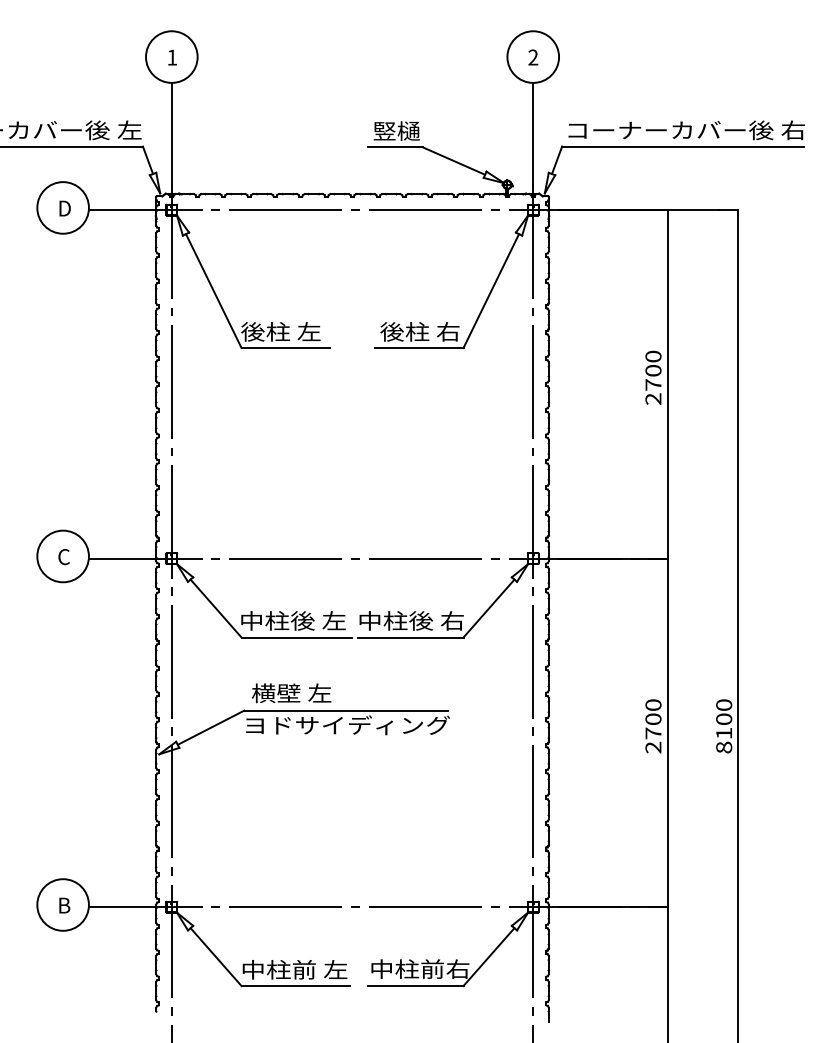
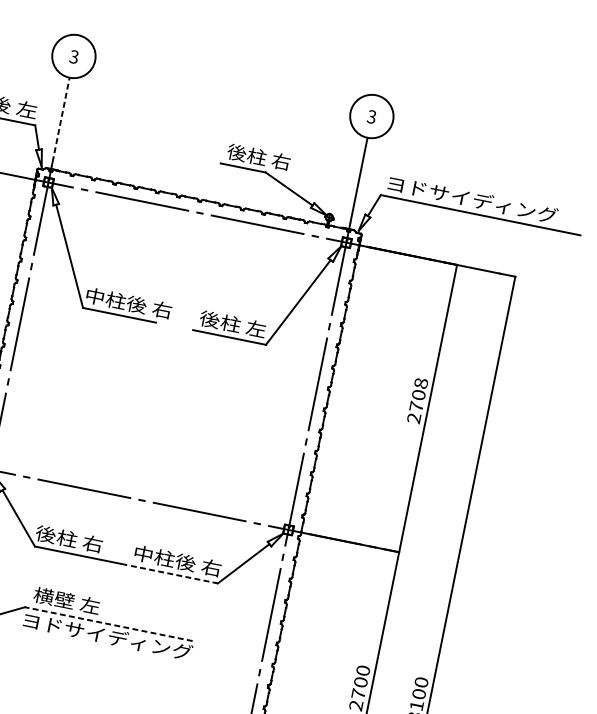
text: (172, 57) -> (74, 56), 1 -> 3
text: (533, 57) -> (372, 116), 2 -> 3
text: (410, 130) -> (258, 156), 竪樋 -> 後柱 右
text: (686, 130) -> (485, 202), コーナーカバー後 右 -> ヨドサイディング
line: (171, 133) -> (60, 119), solid -> dashed
text: (293, 331) -> (128, 302), 後柱 左 -> 中柱後 右
text: (447, 331) -> (255, 328), 後柱 右 -> 後柱 左
text: (653, 356) -> (421, 383), 2700 -> 2708
text: (292, 620) -> (79, 540), 中柱後 左 -> 後柱 右
line: (410, 637) -> (174, 574), solid -> dashed
line: (345, 710) -> (108, 623), solid -> dashed

